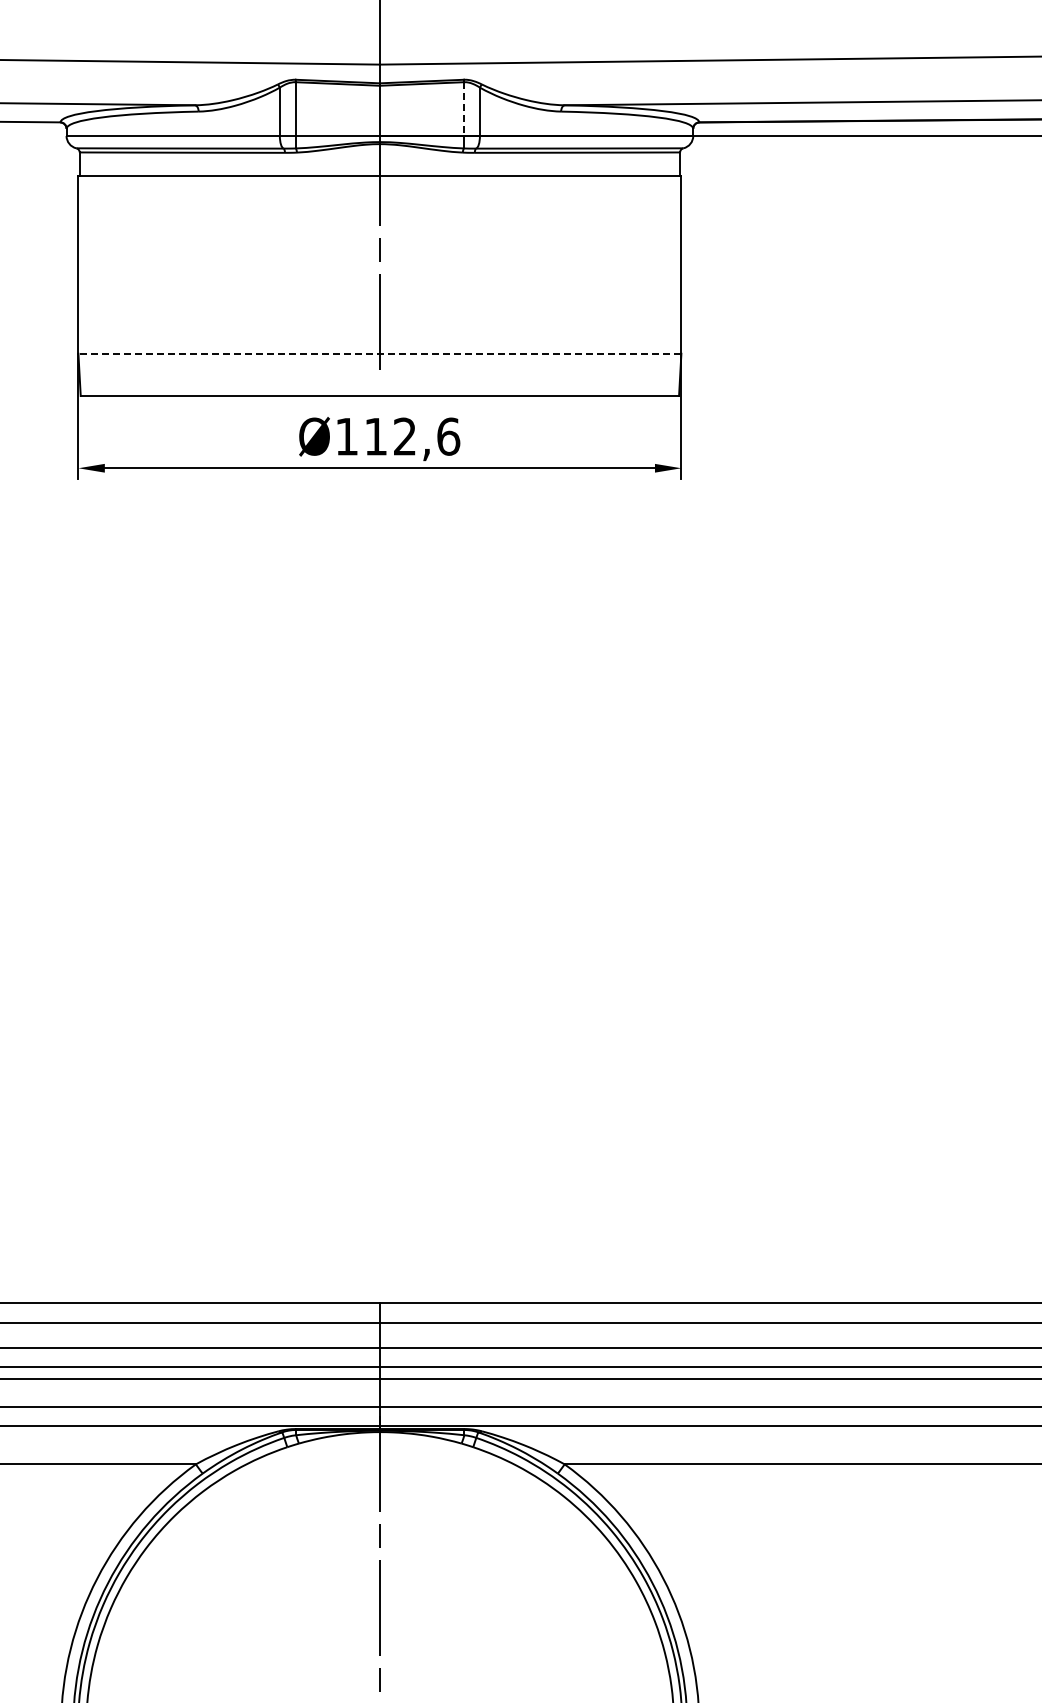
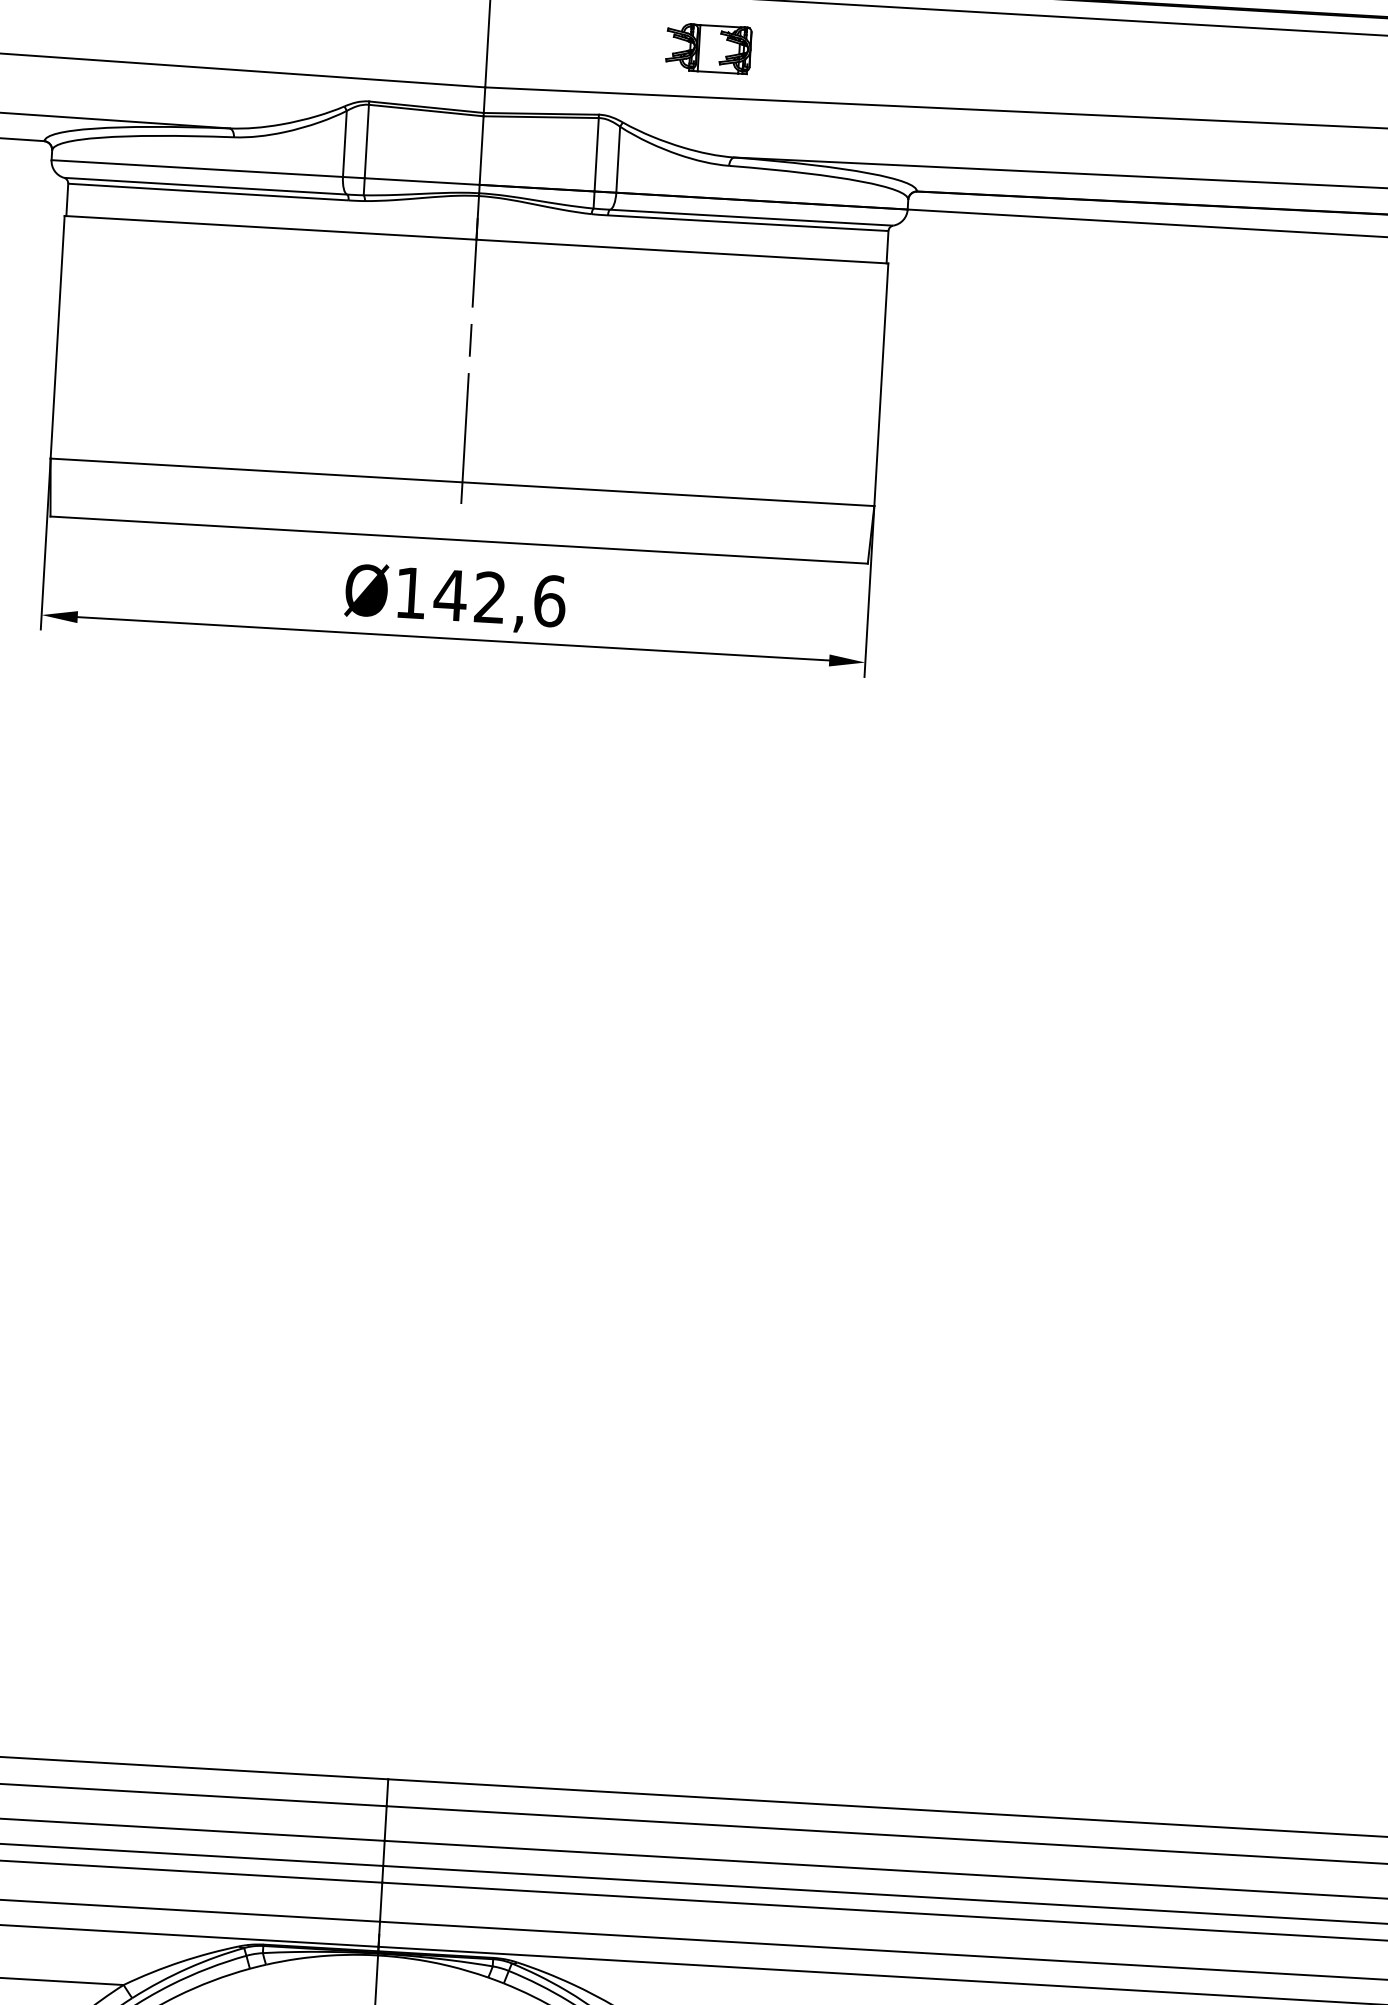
part: (540, 26) -> (707, 47), added
line: (464, 109) -> (597, 155), dashed -> solid
line: (379, 353) -> (461, 481), dashed -> solid
text: (375, 436) -> (449, 595), Ø112,6 -> Ø142,6

